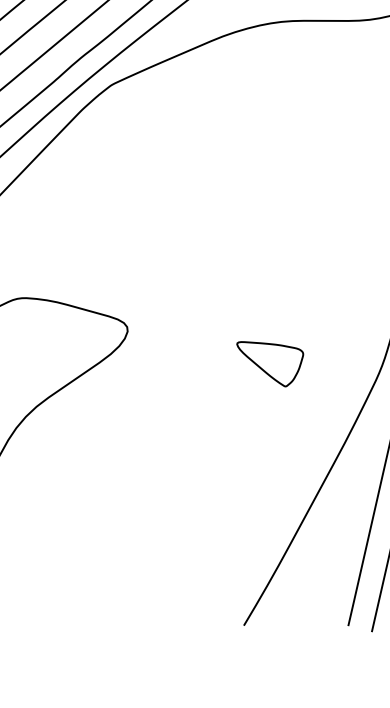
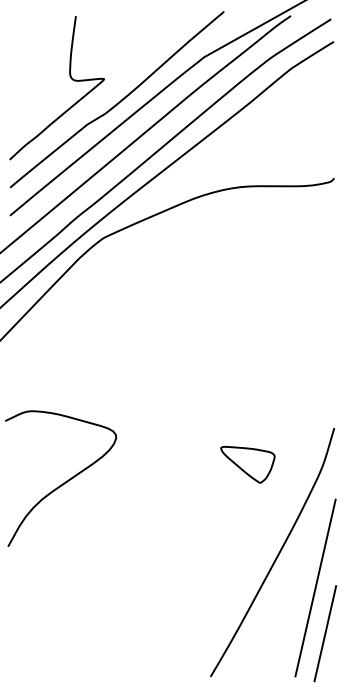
part: (269, 363) -> (247, 464), moved

